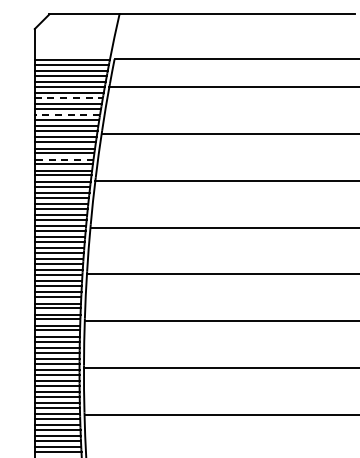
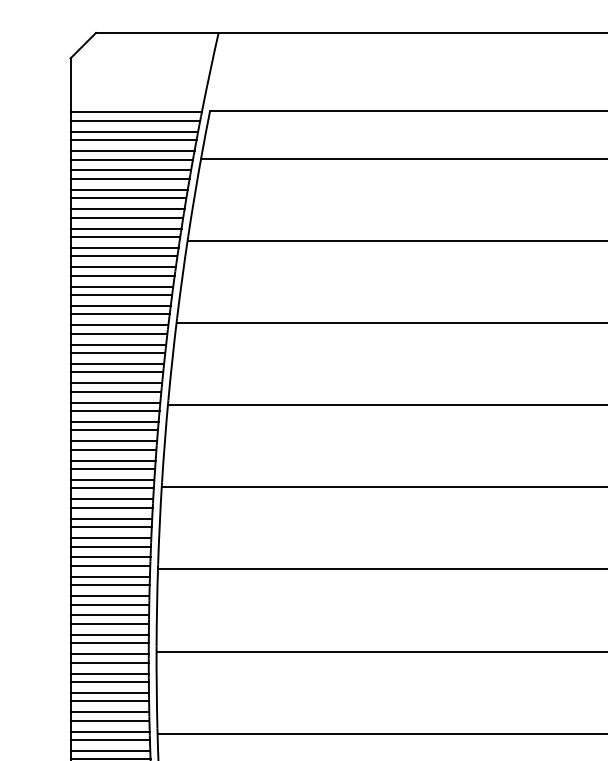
line: (69, 97) -> (131, 178), dashed -> solid
line: (67, 115) -> (127, 209), dashed -> solid
line: (63, 159) -> (120, 286), dashed -> solid

